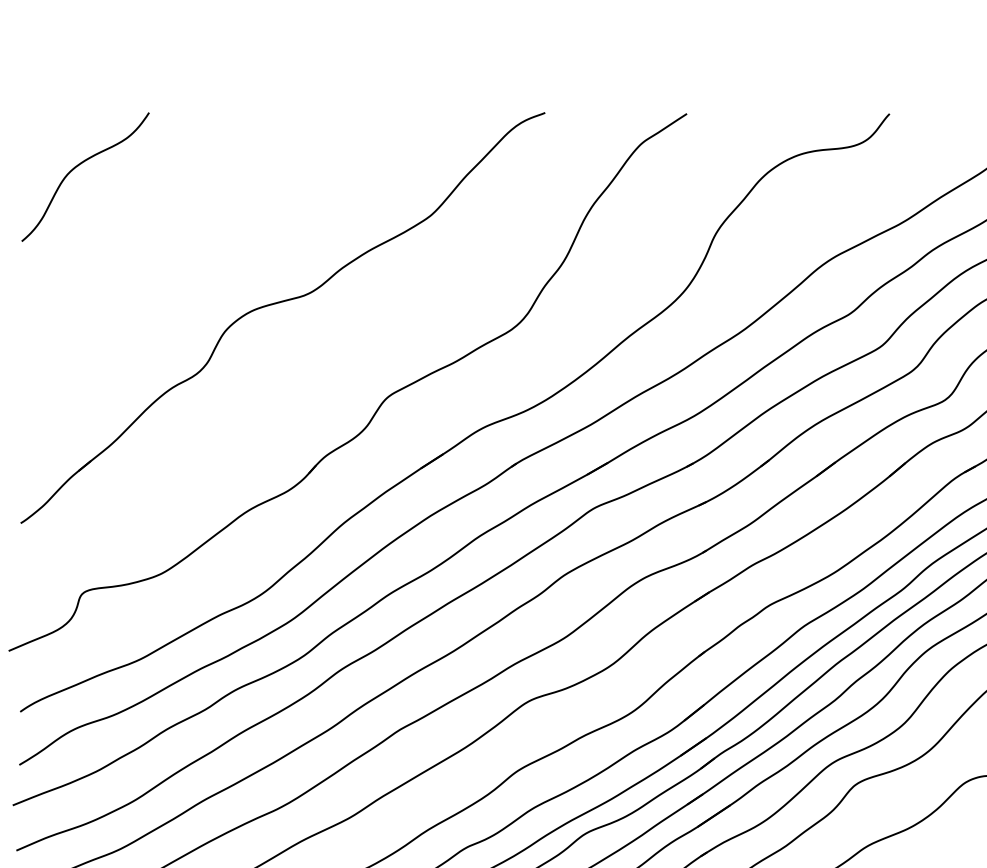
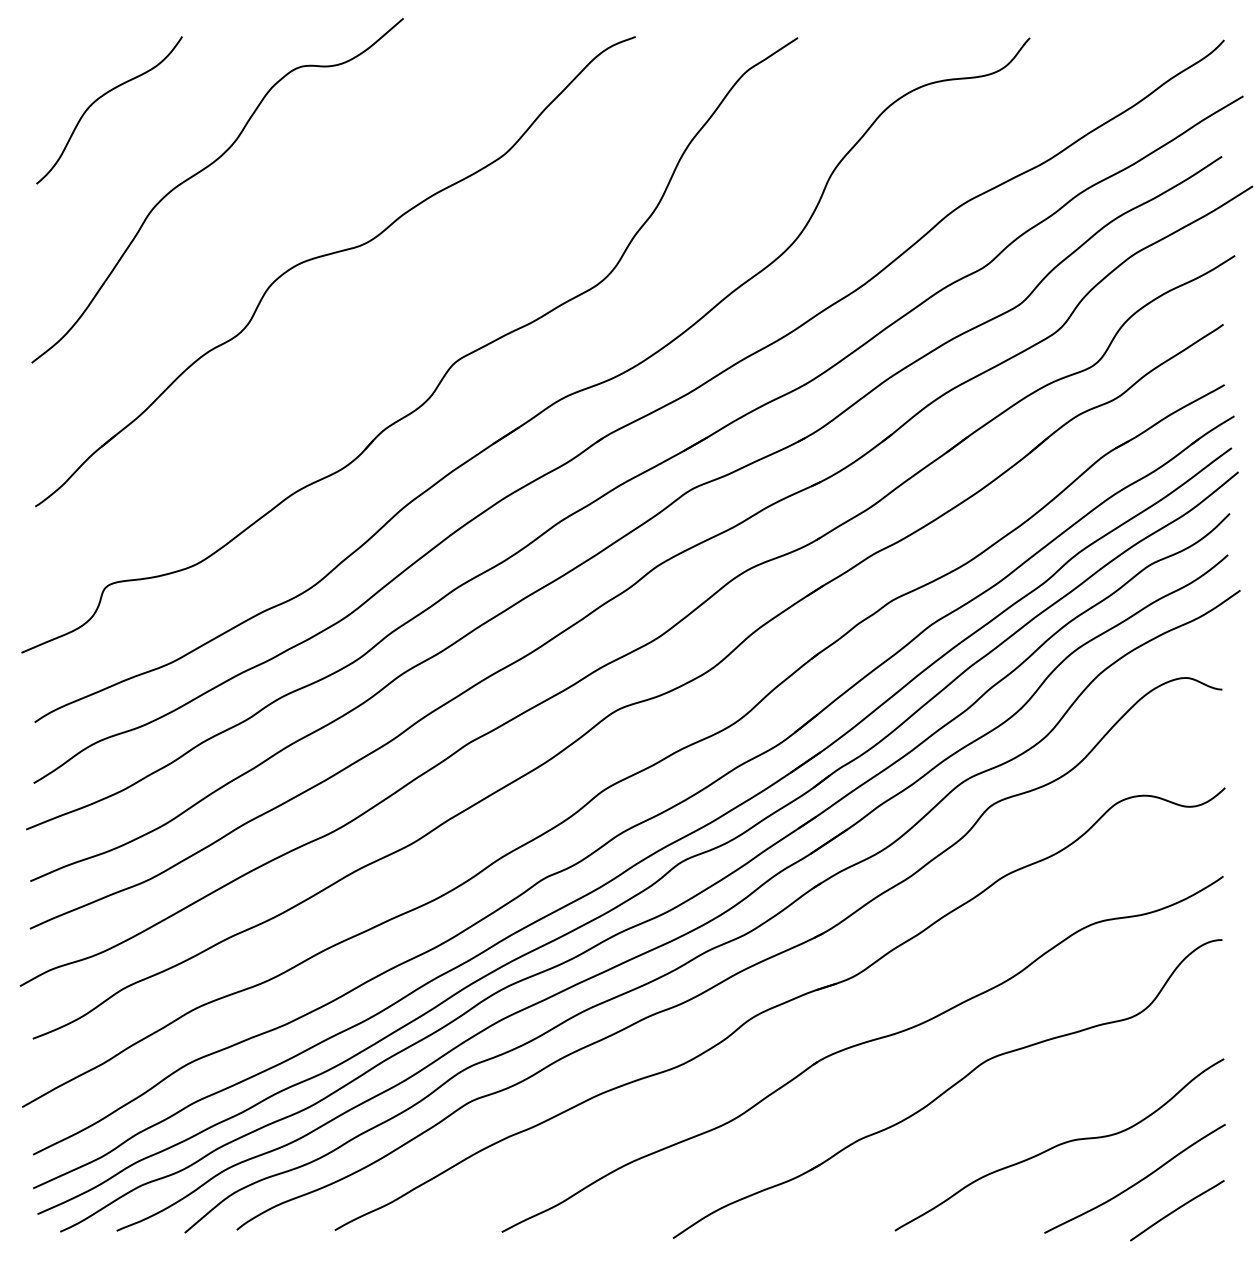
curve: (169, 228) -> (205, 169), added

